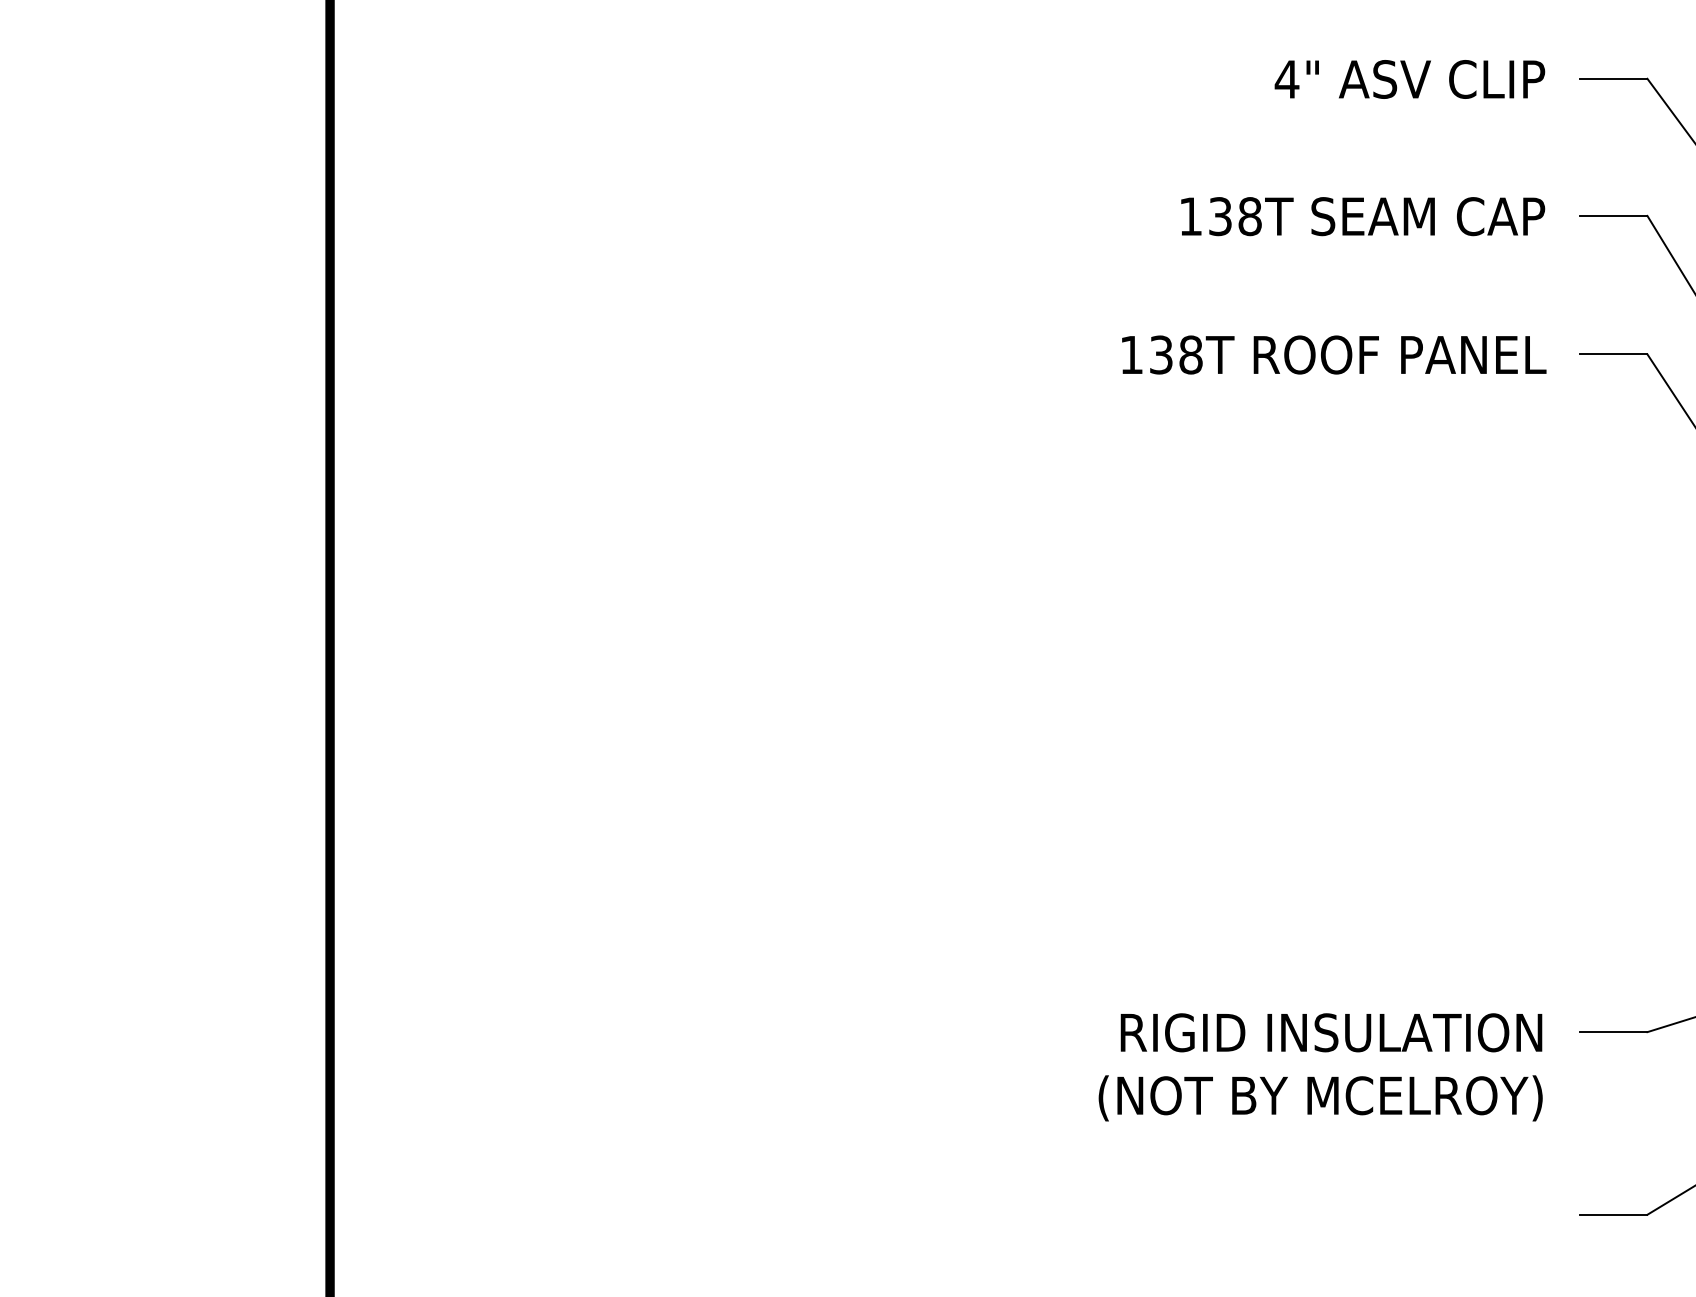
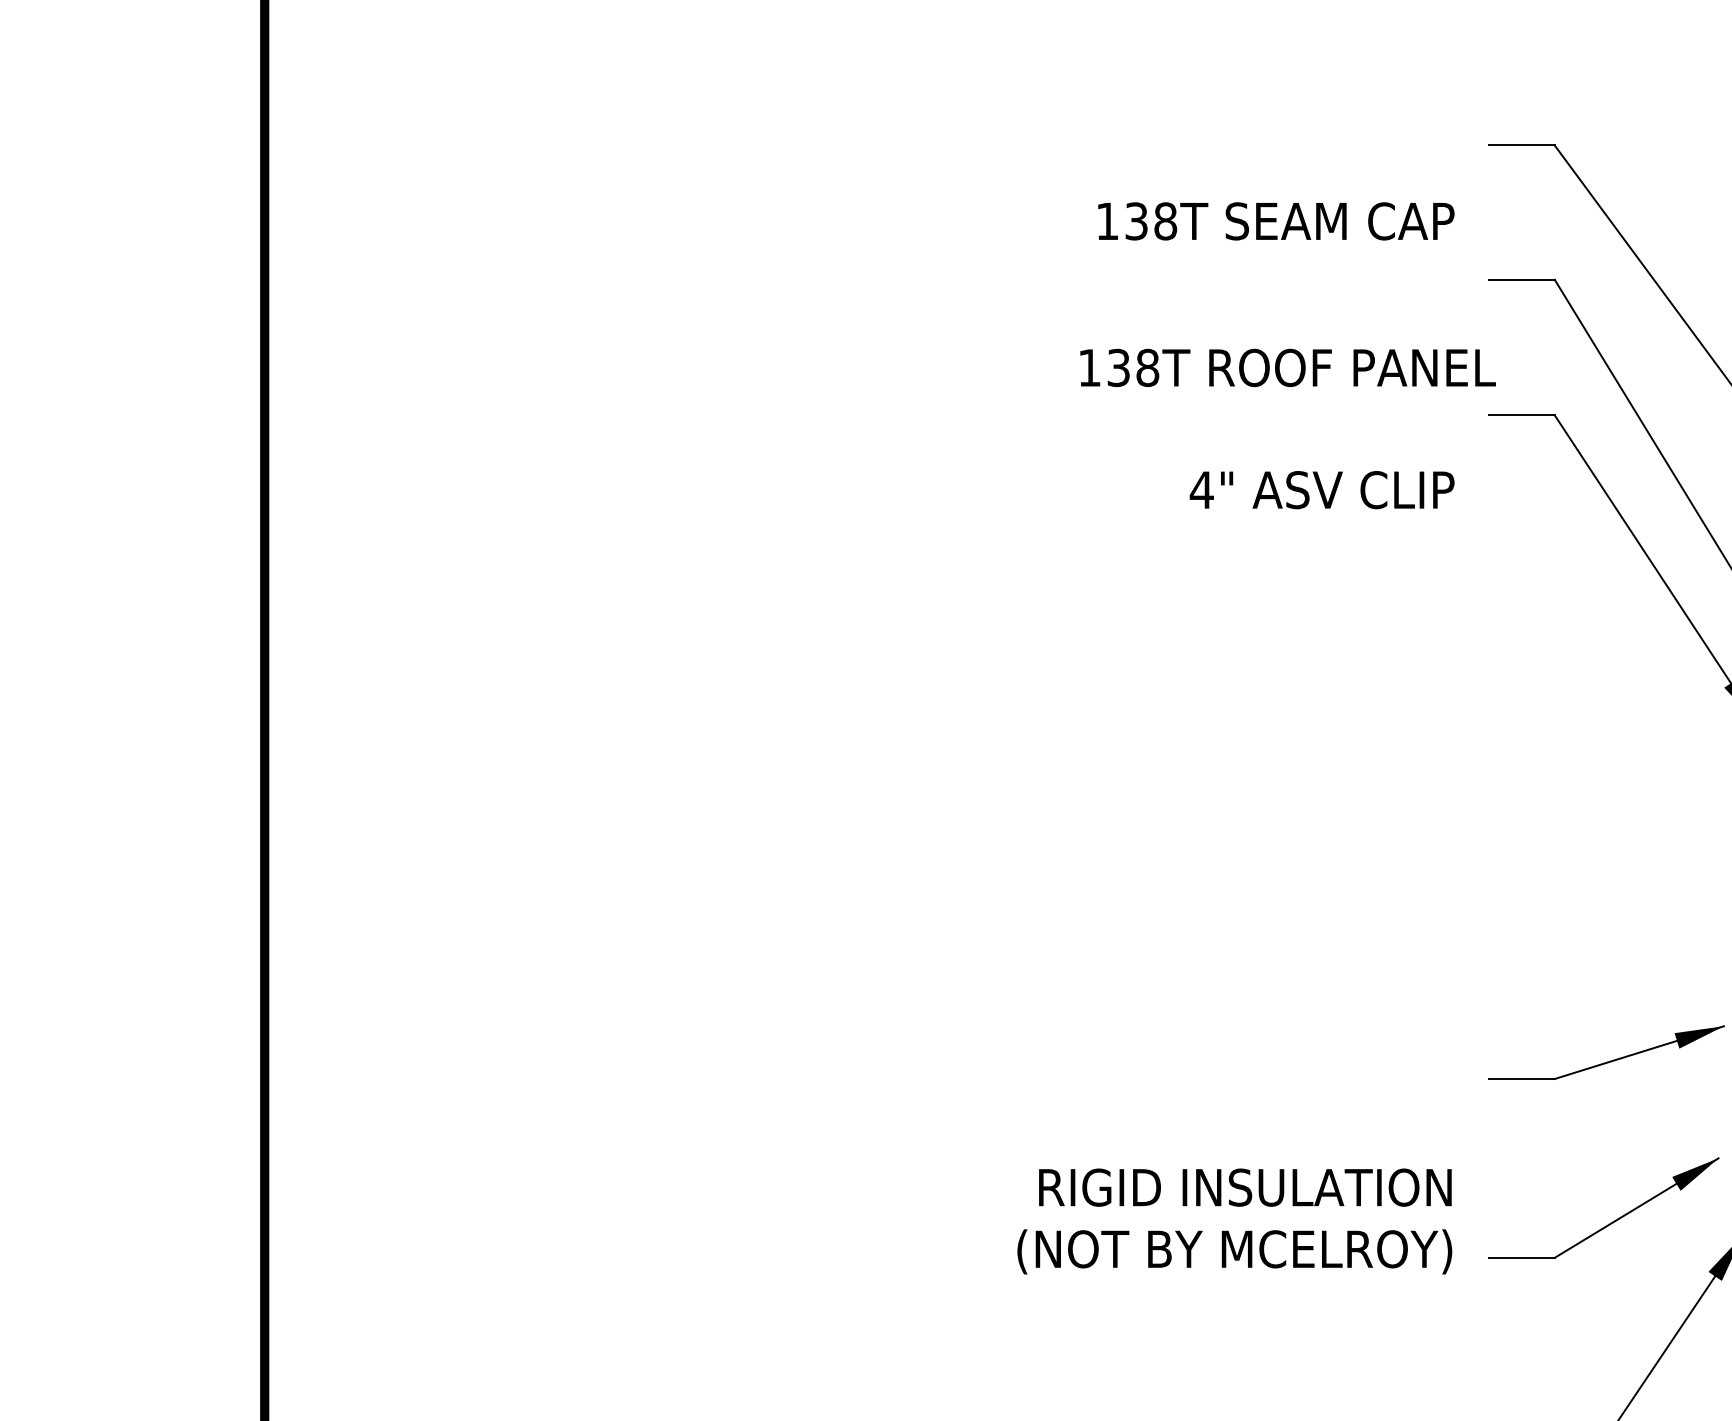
text: (1409, 79) -> (1321, 490), moved
text: (1363, 216) -> (1276, 221), moved
text: (1333, 354) -> (1287, 367), moved
text: (1320, 1067) -> (1234, 1221), moved

